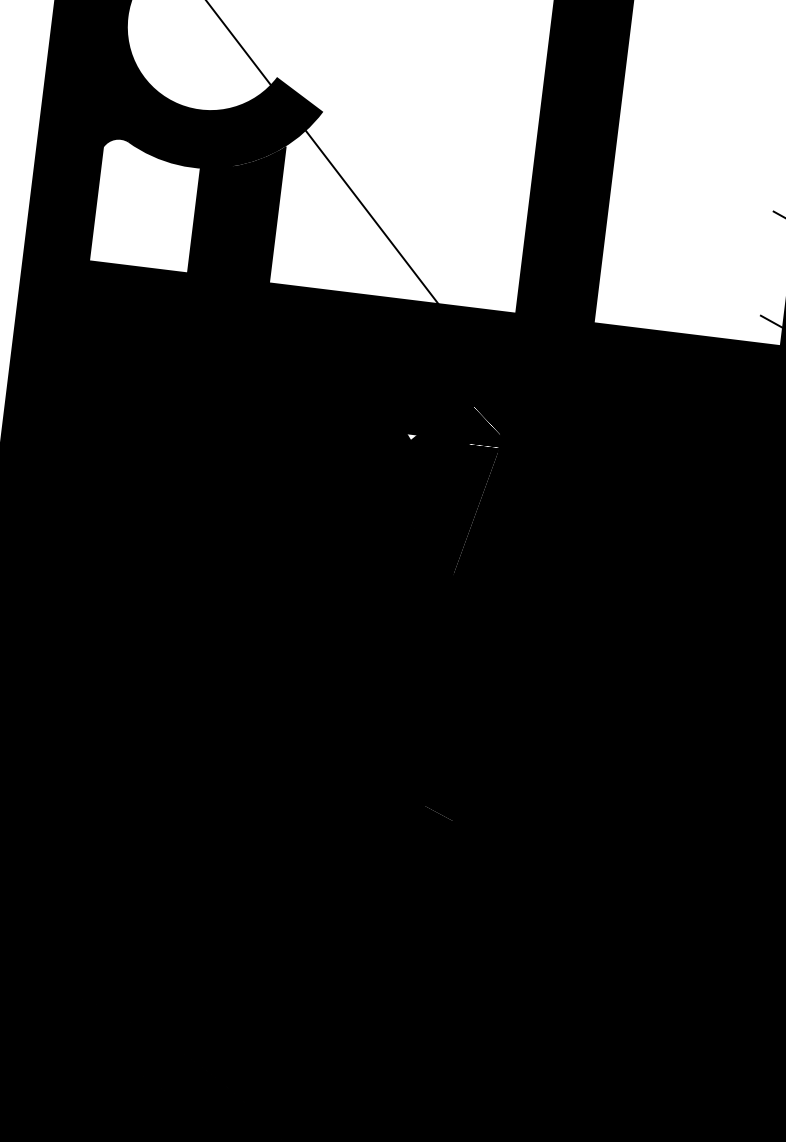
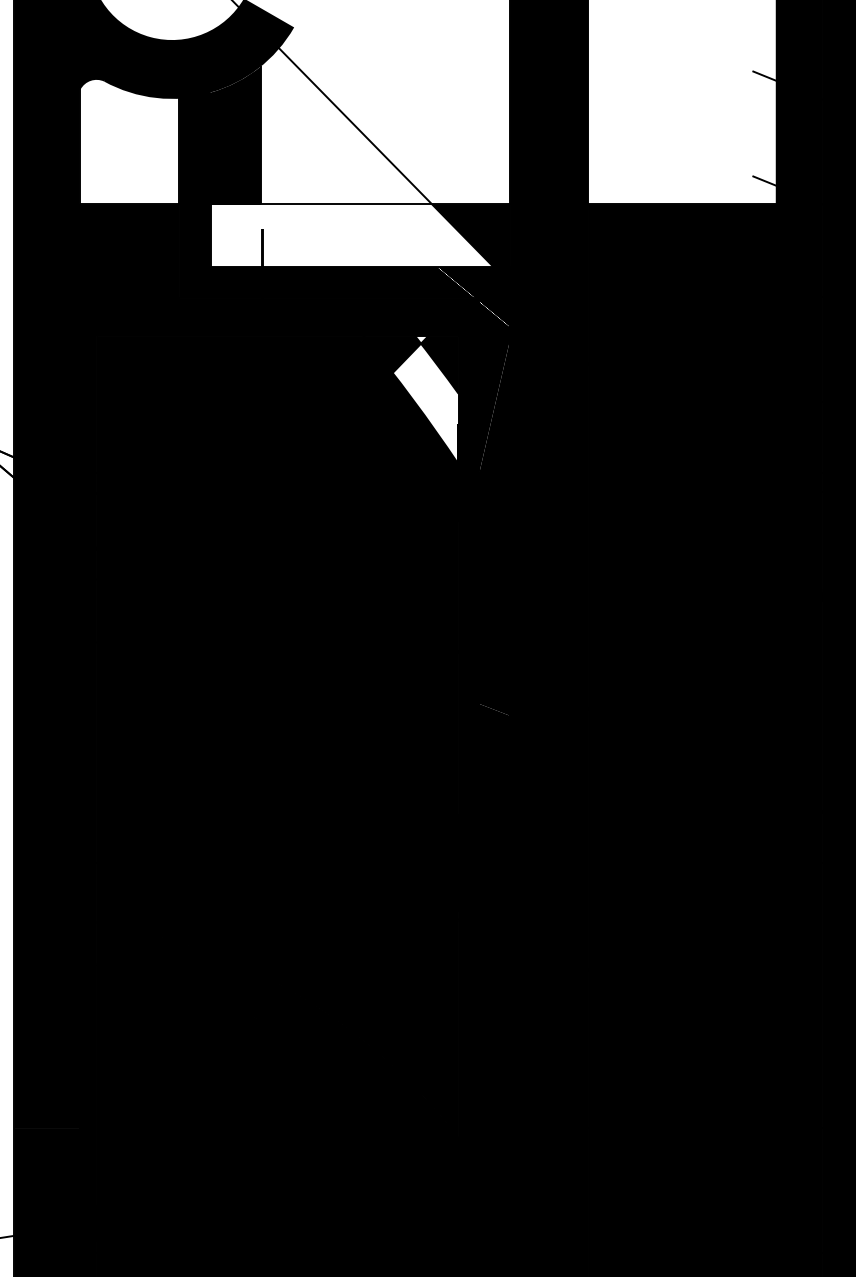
fill: (354, 325) -> (351, 235), removed
fill: (407, 501) -> (425, 403), removed

